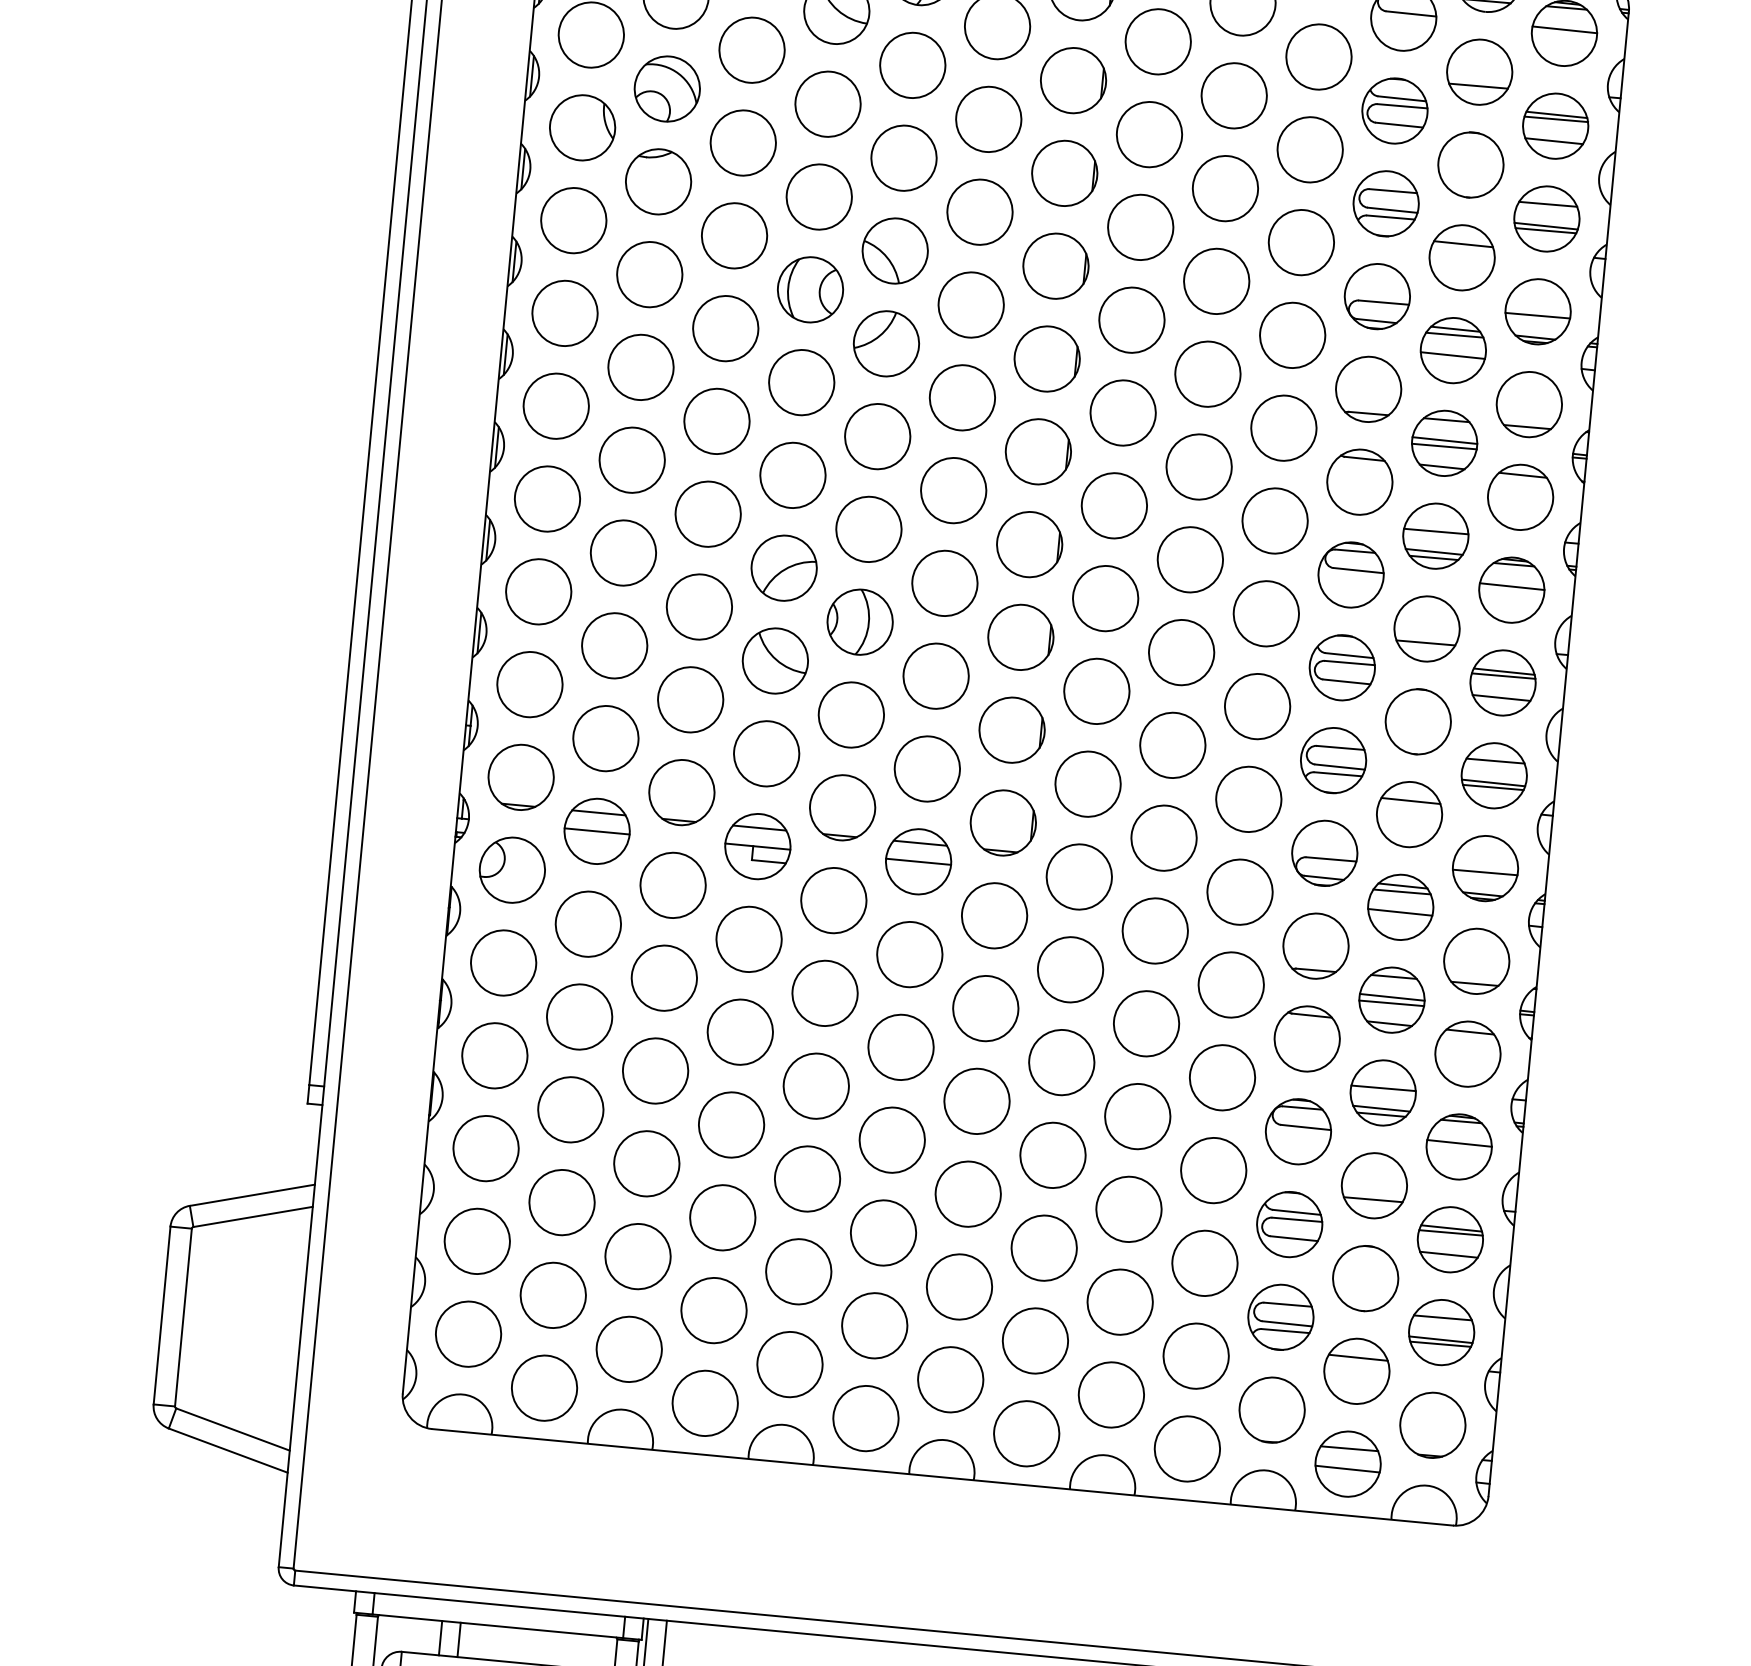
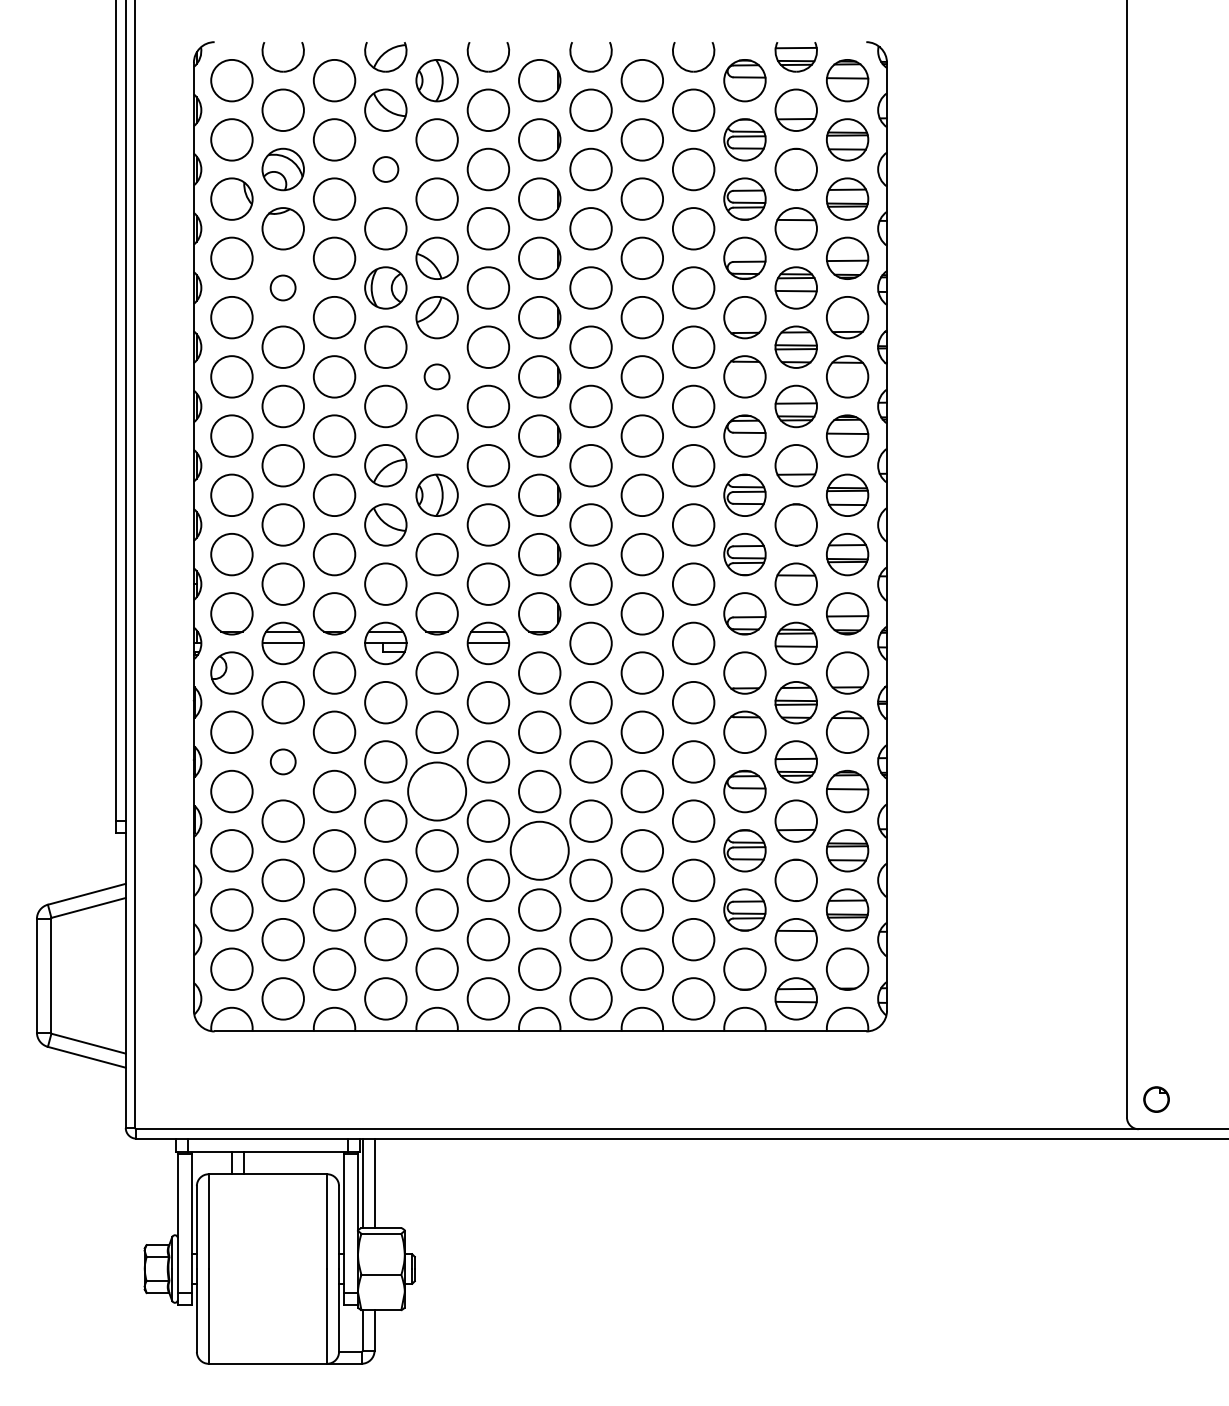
circle: (827, 104) -> (385, 169), size x0.6
circle: (648, 273) -> (282, 287), size x0.6
circle: (876, 435) -> (436, 376), size x0.6
circle: (578, 1016) -> (282, 761), size x0.6
circle: (815, 1086) -> (436, 791), size x1.4
circle: (967, 1193) -> (539, 850), size x1.4

